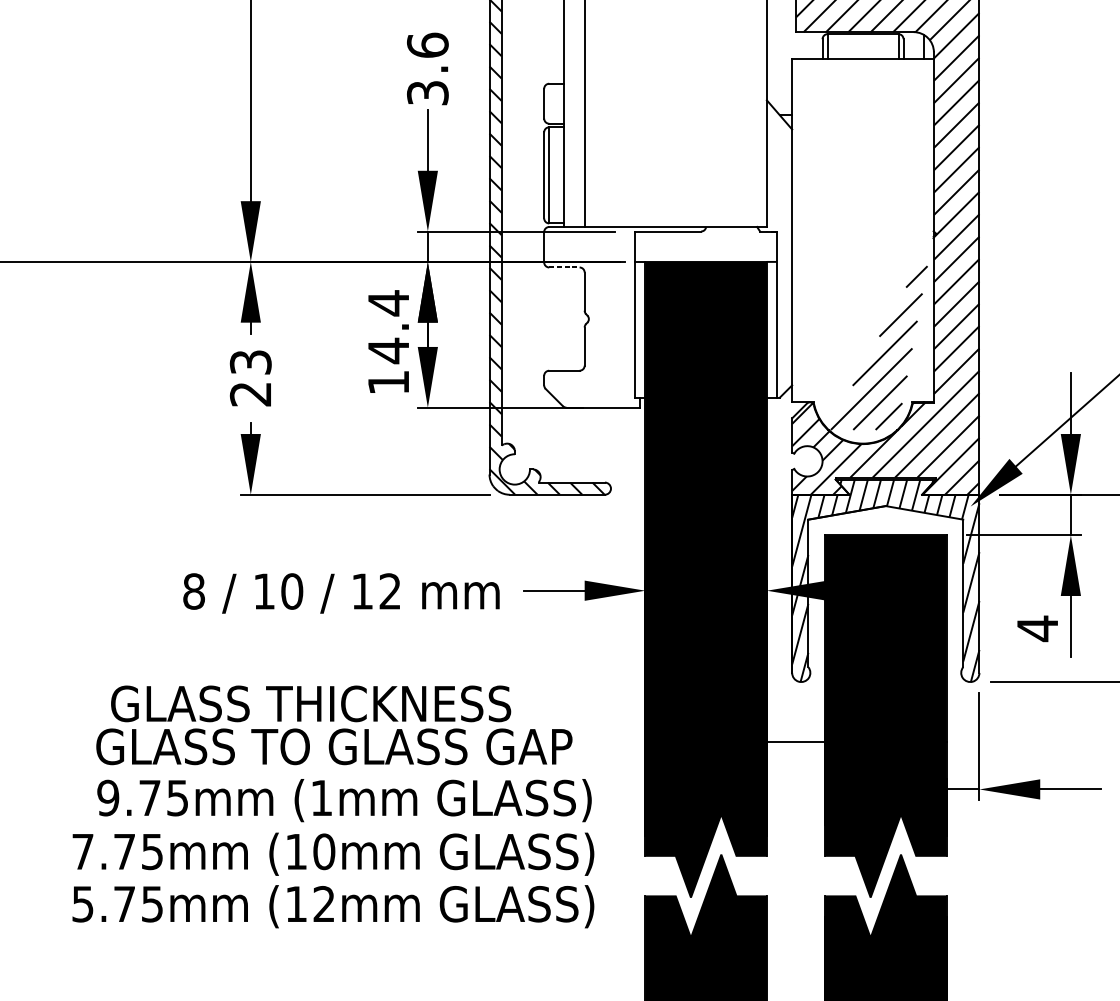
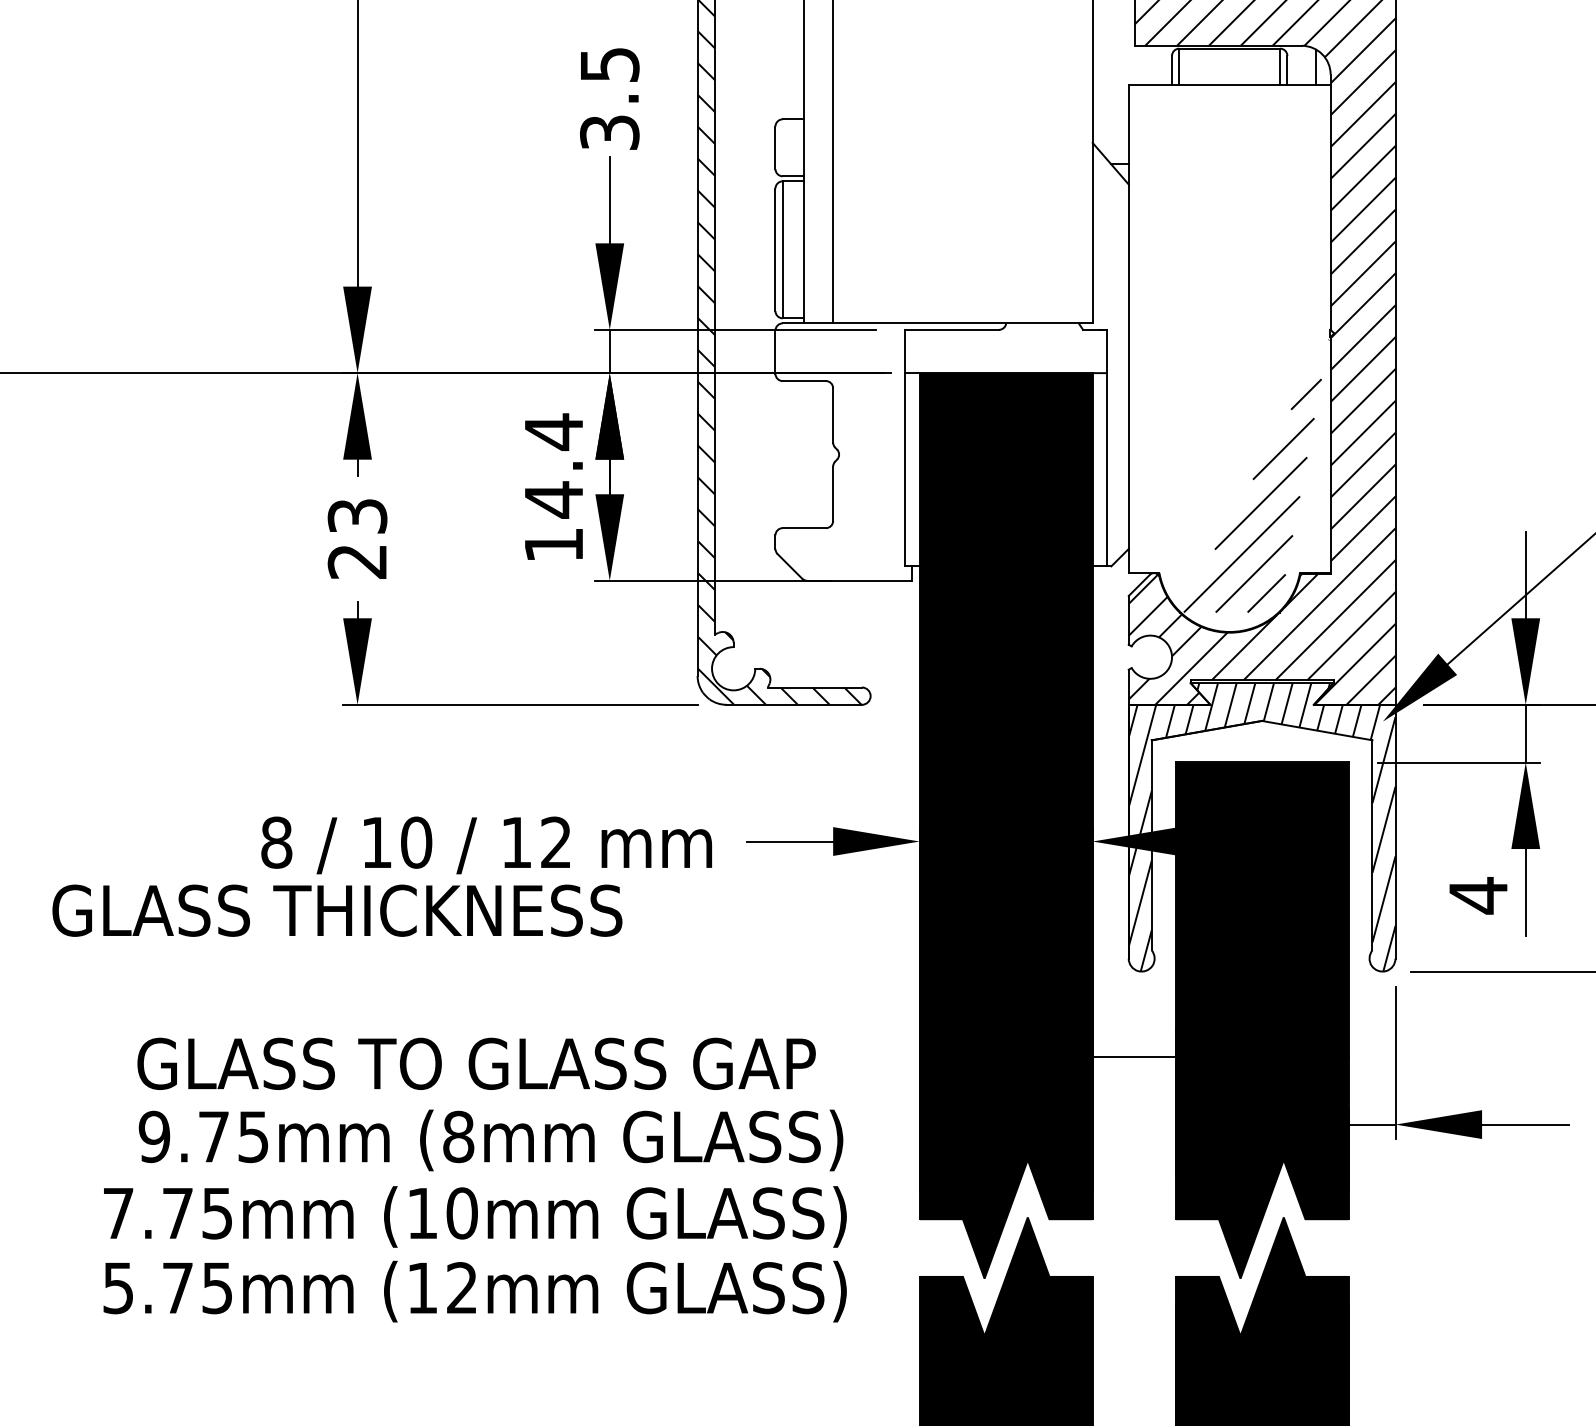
text: (427, 45) -> (609, 64), 3.6 -> 3.5
line: (564, 267) -> (804, 381), dashed -> solid
text: (311, 703) -> (337, 910), moved
text: (321, 797) -> (458, 1136), (1mm -> (8mm

